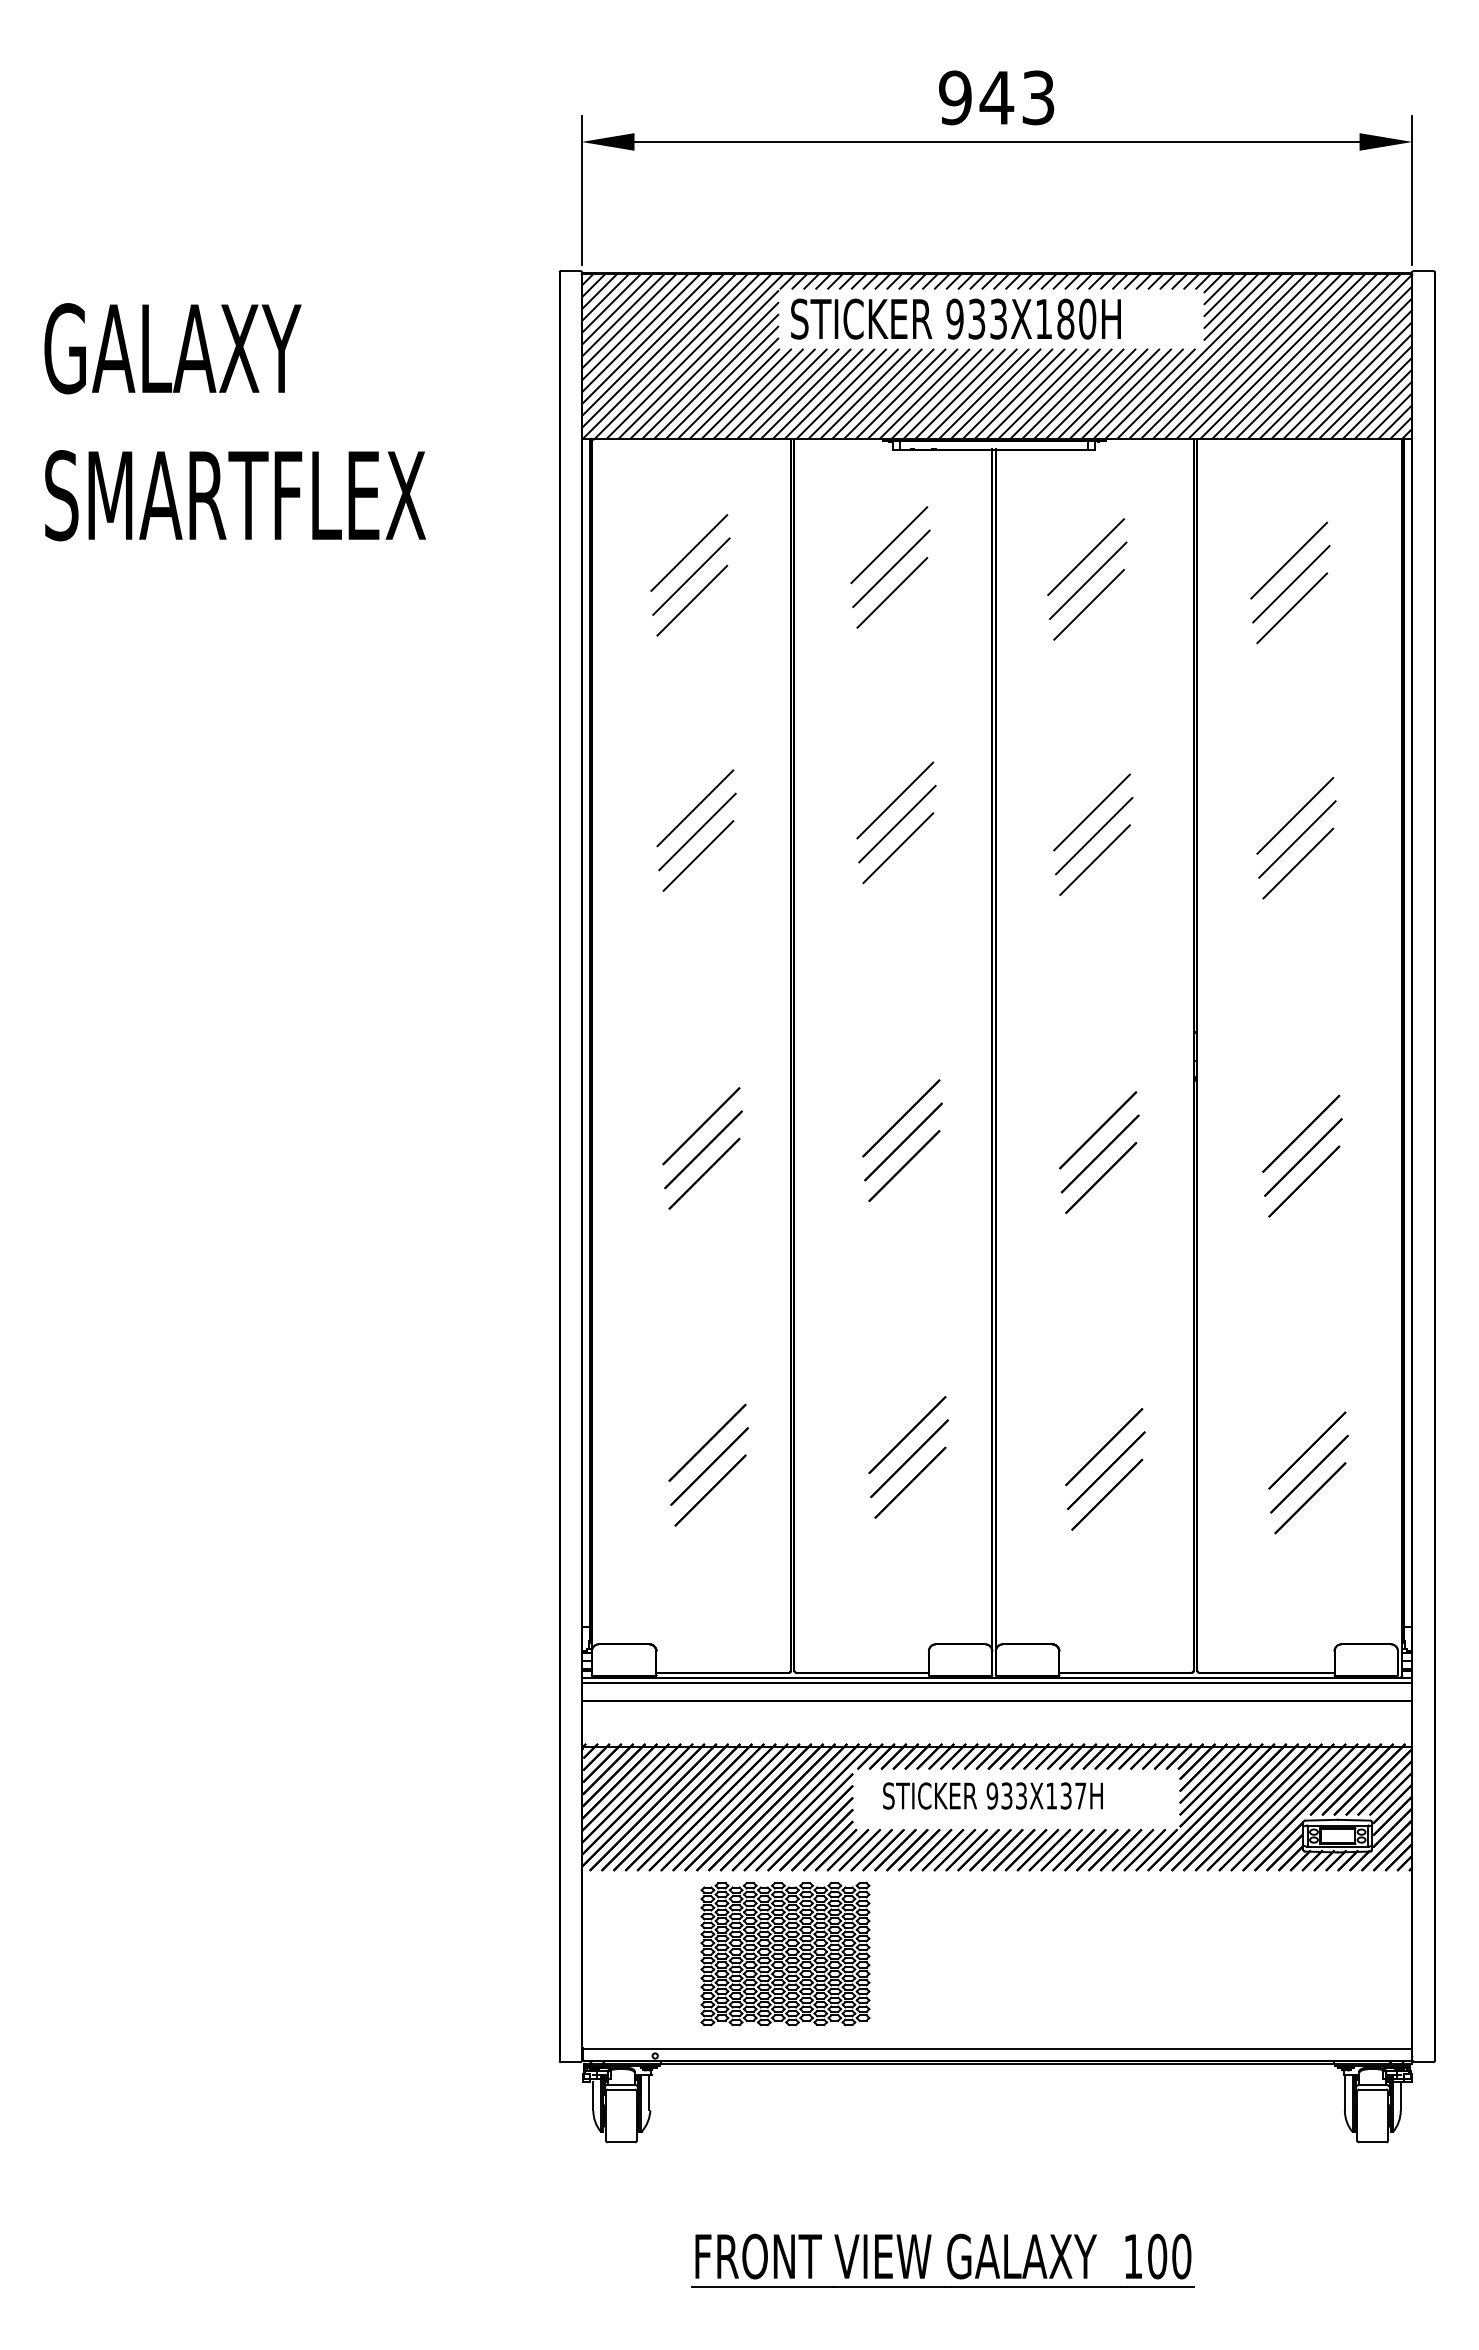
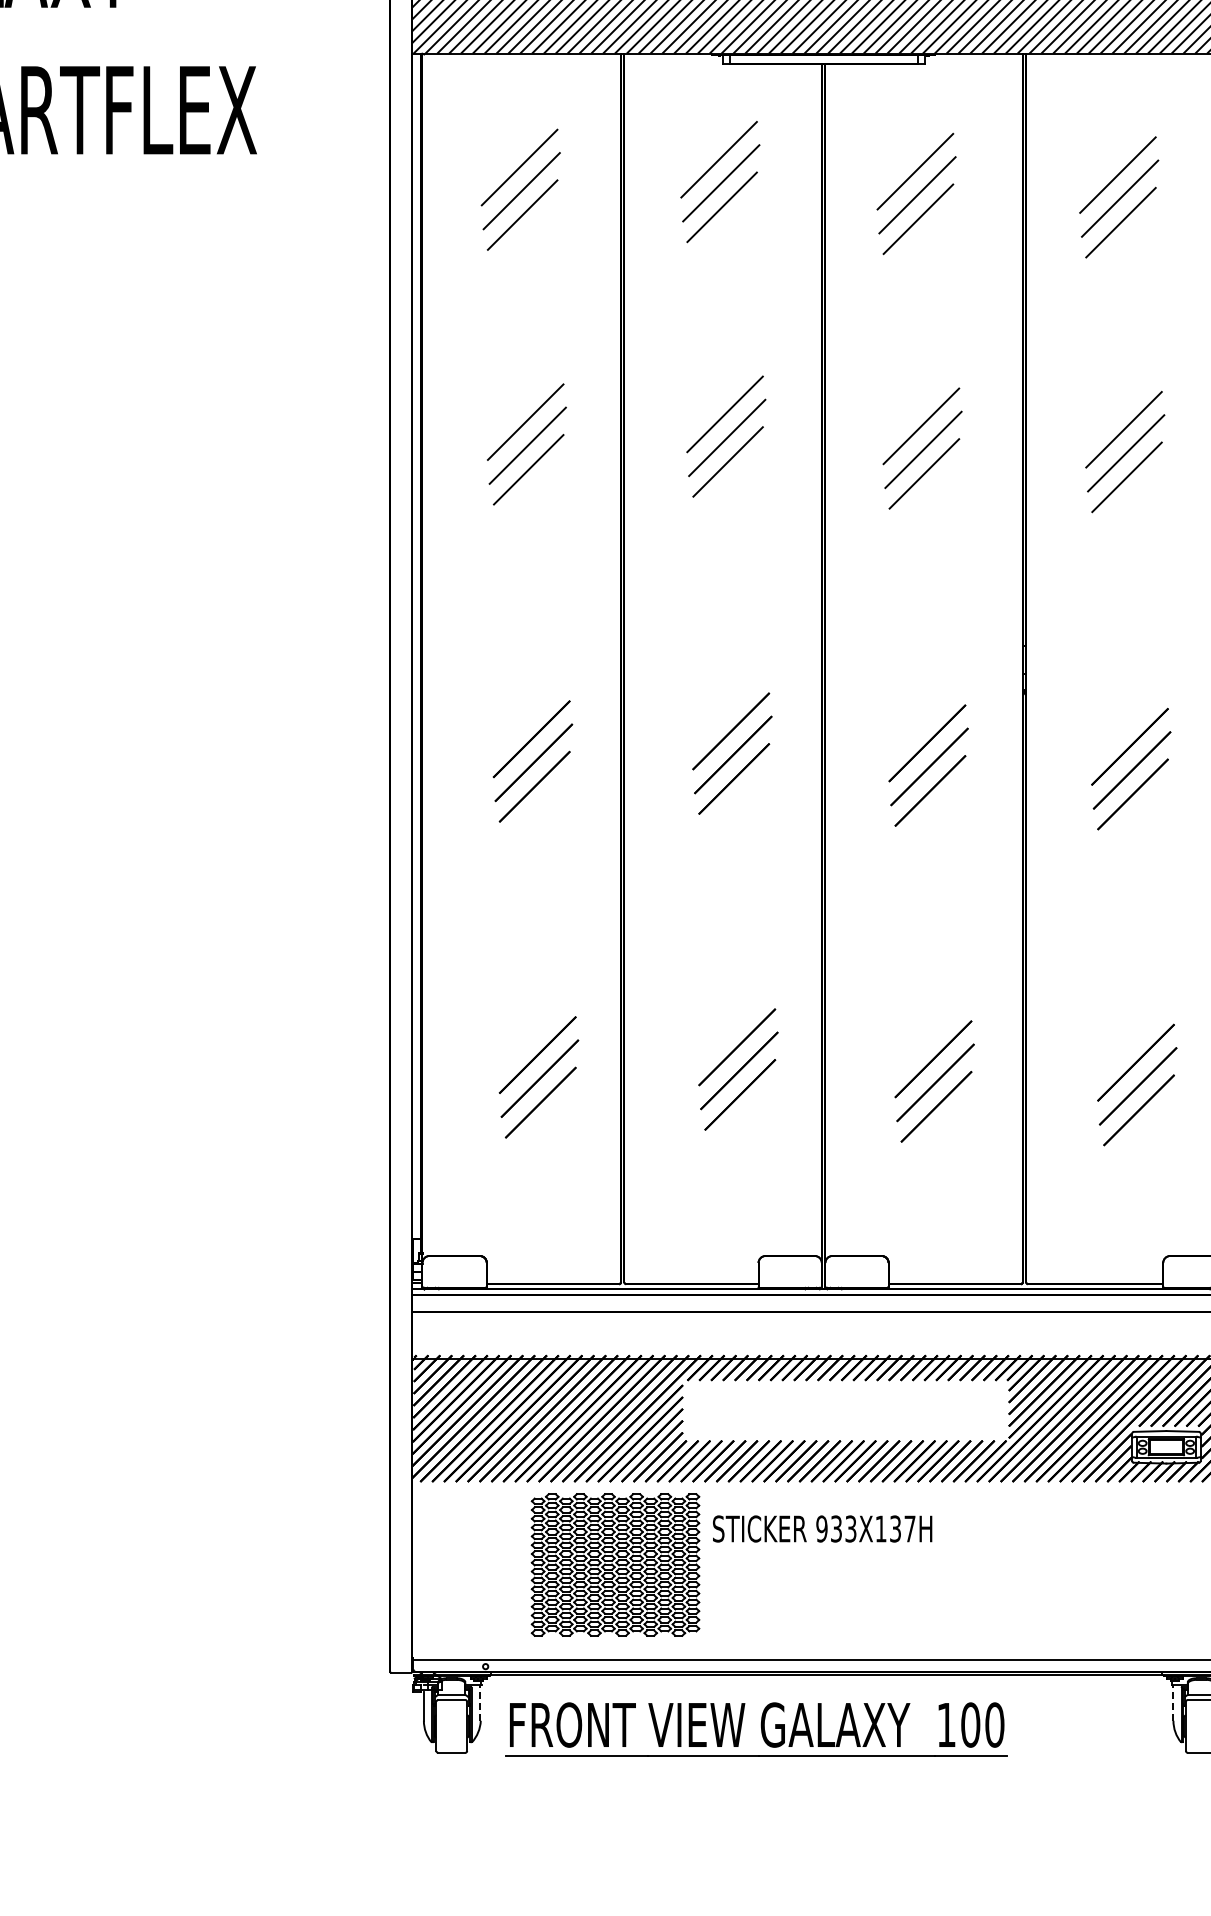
text: (992, 1795) -> (822, 1528), moved
line: (649, 2092) -> (479, 1703), solid -> dashed
line: (1344, 2092) -> (1173, 1703), solid -> dashed
part: (942, 2260) -> (756, 1728), moved

